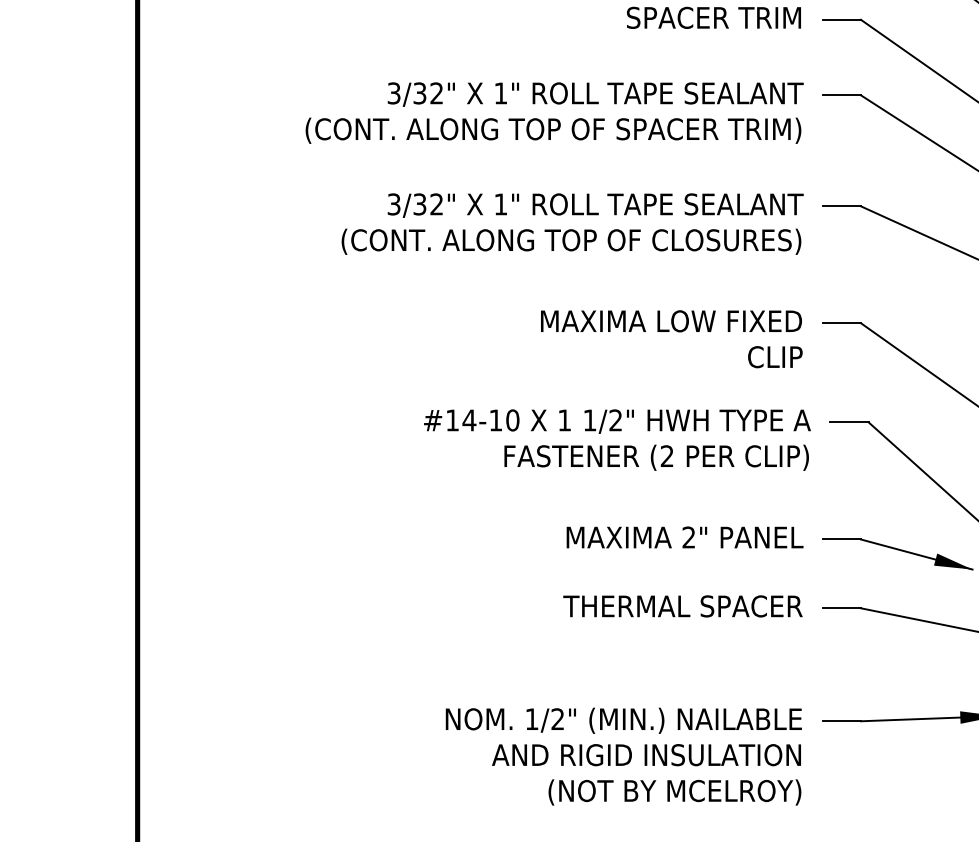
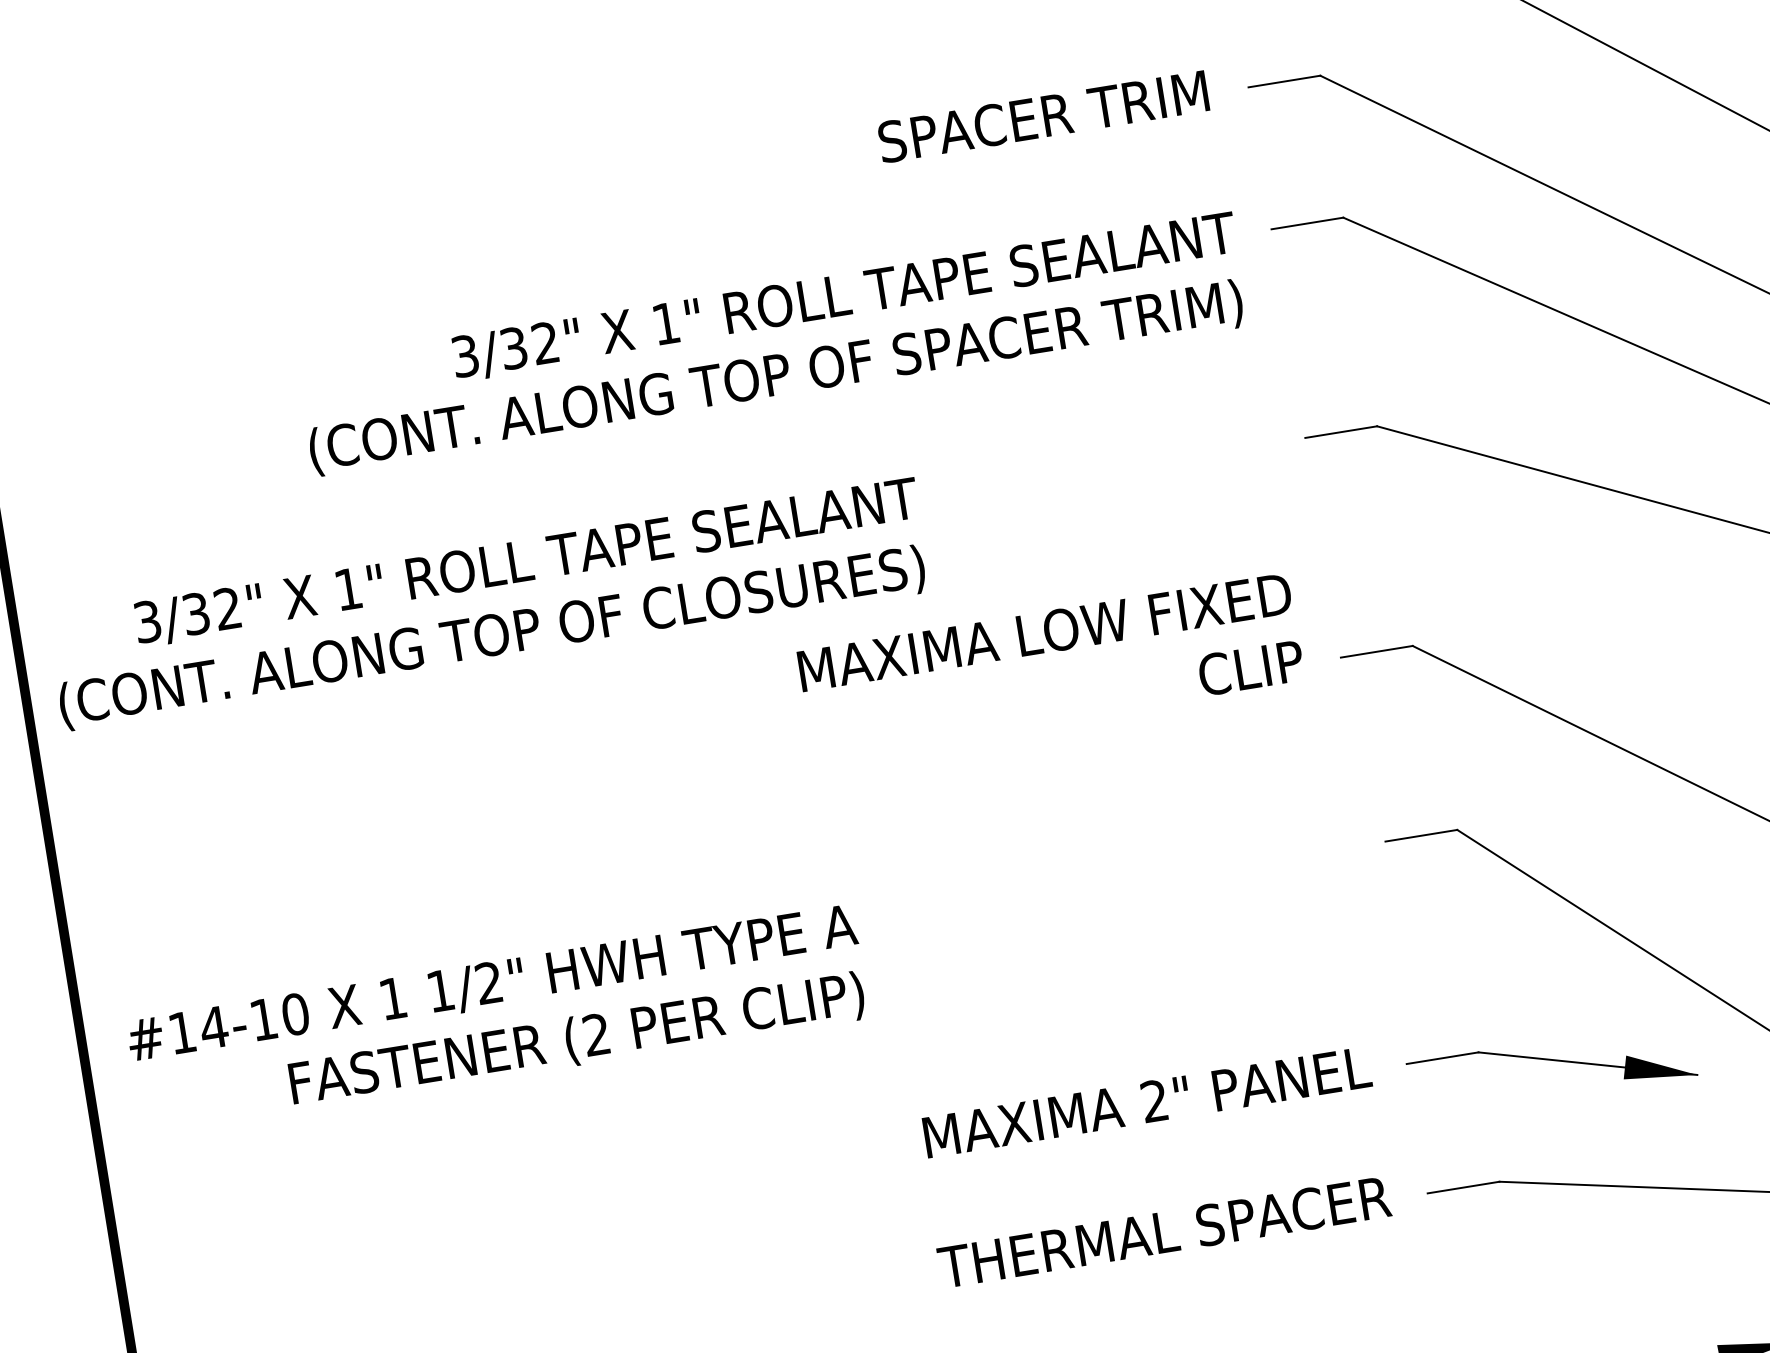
text: (572, 223) -> (488, 603), moved
text: (671, 339) -> (1050, 666), moved
text: (617, 439) -> (498, 1018), moved

